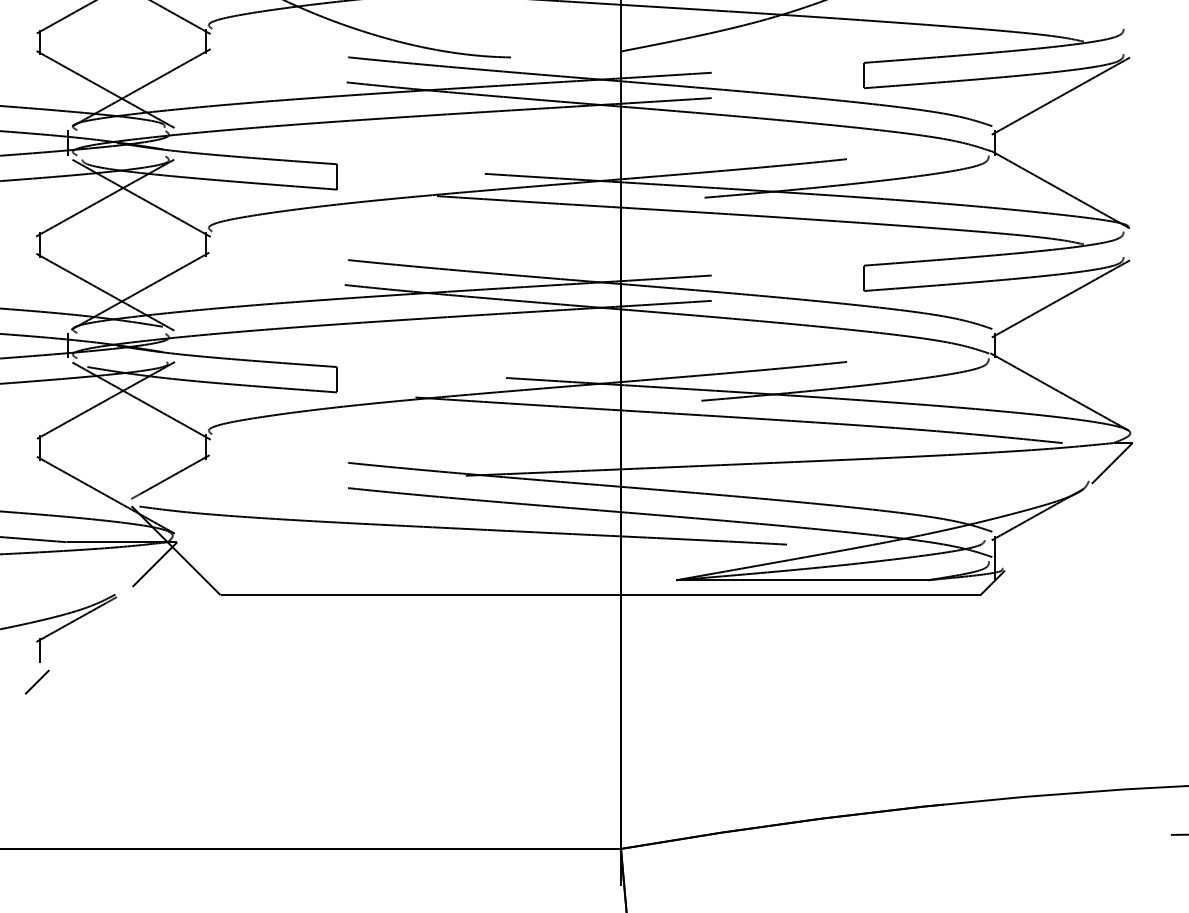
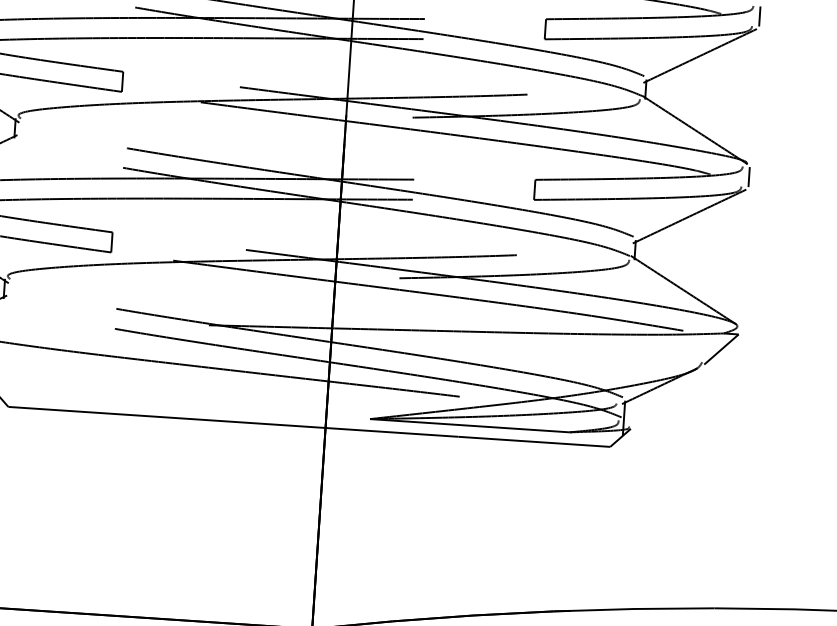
line: (1132, 41) -> (759, 16), added
line: (1132, 244) -> (749, 177), added

